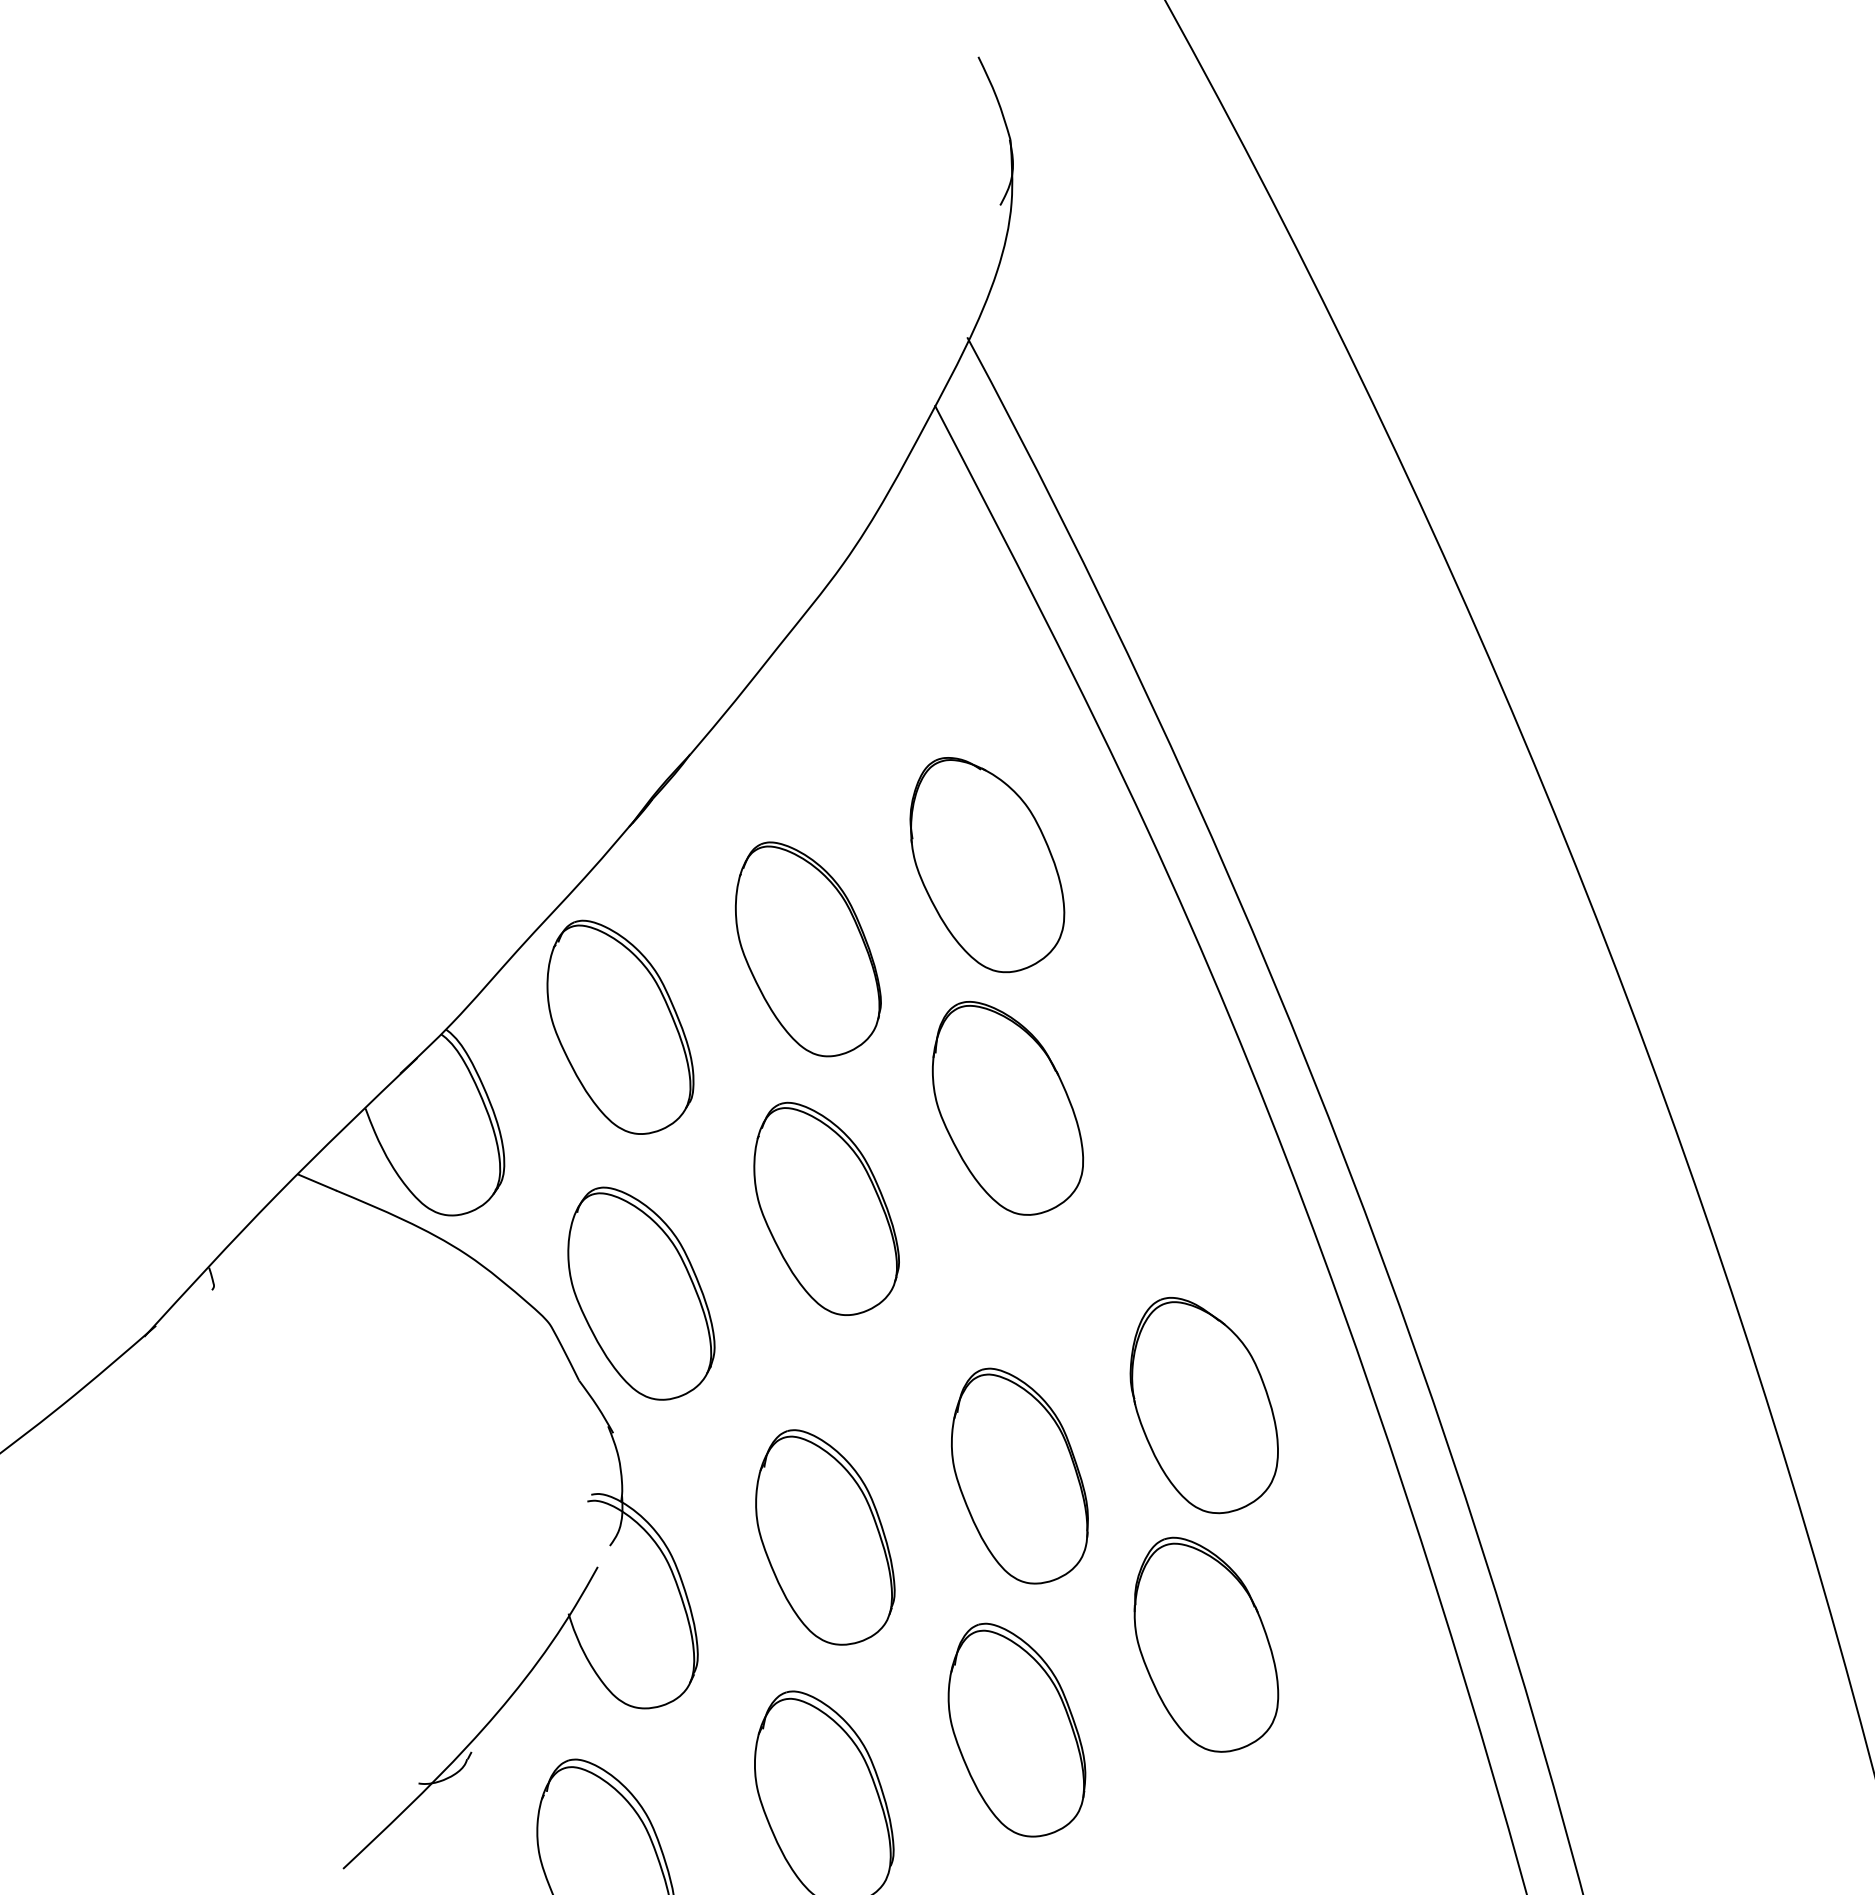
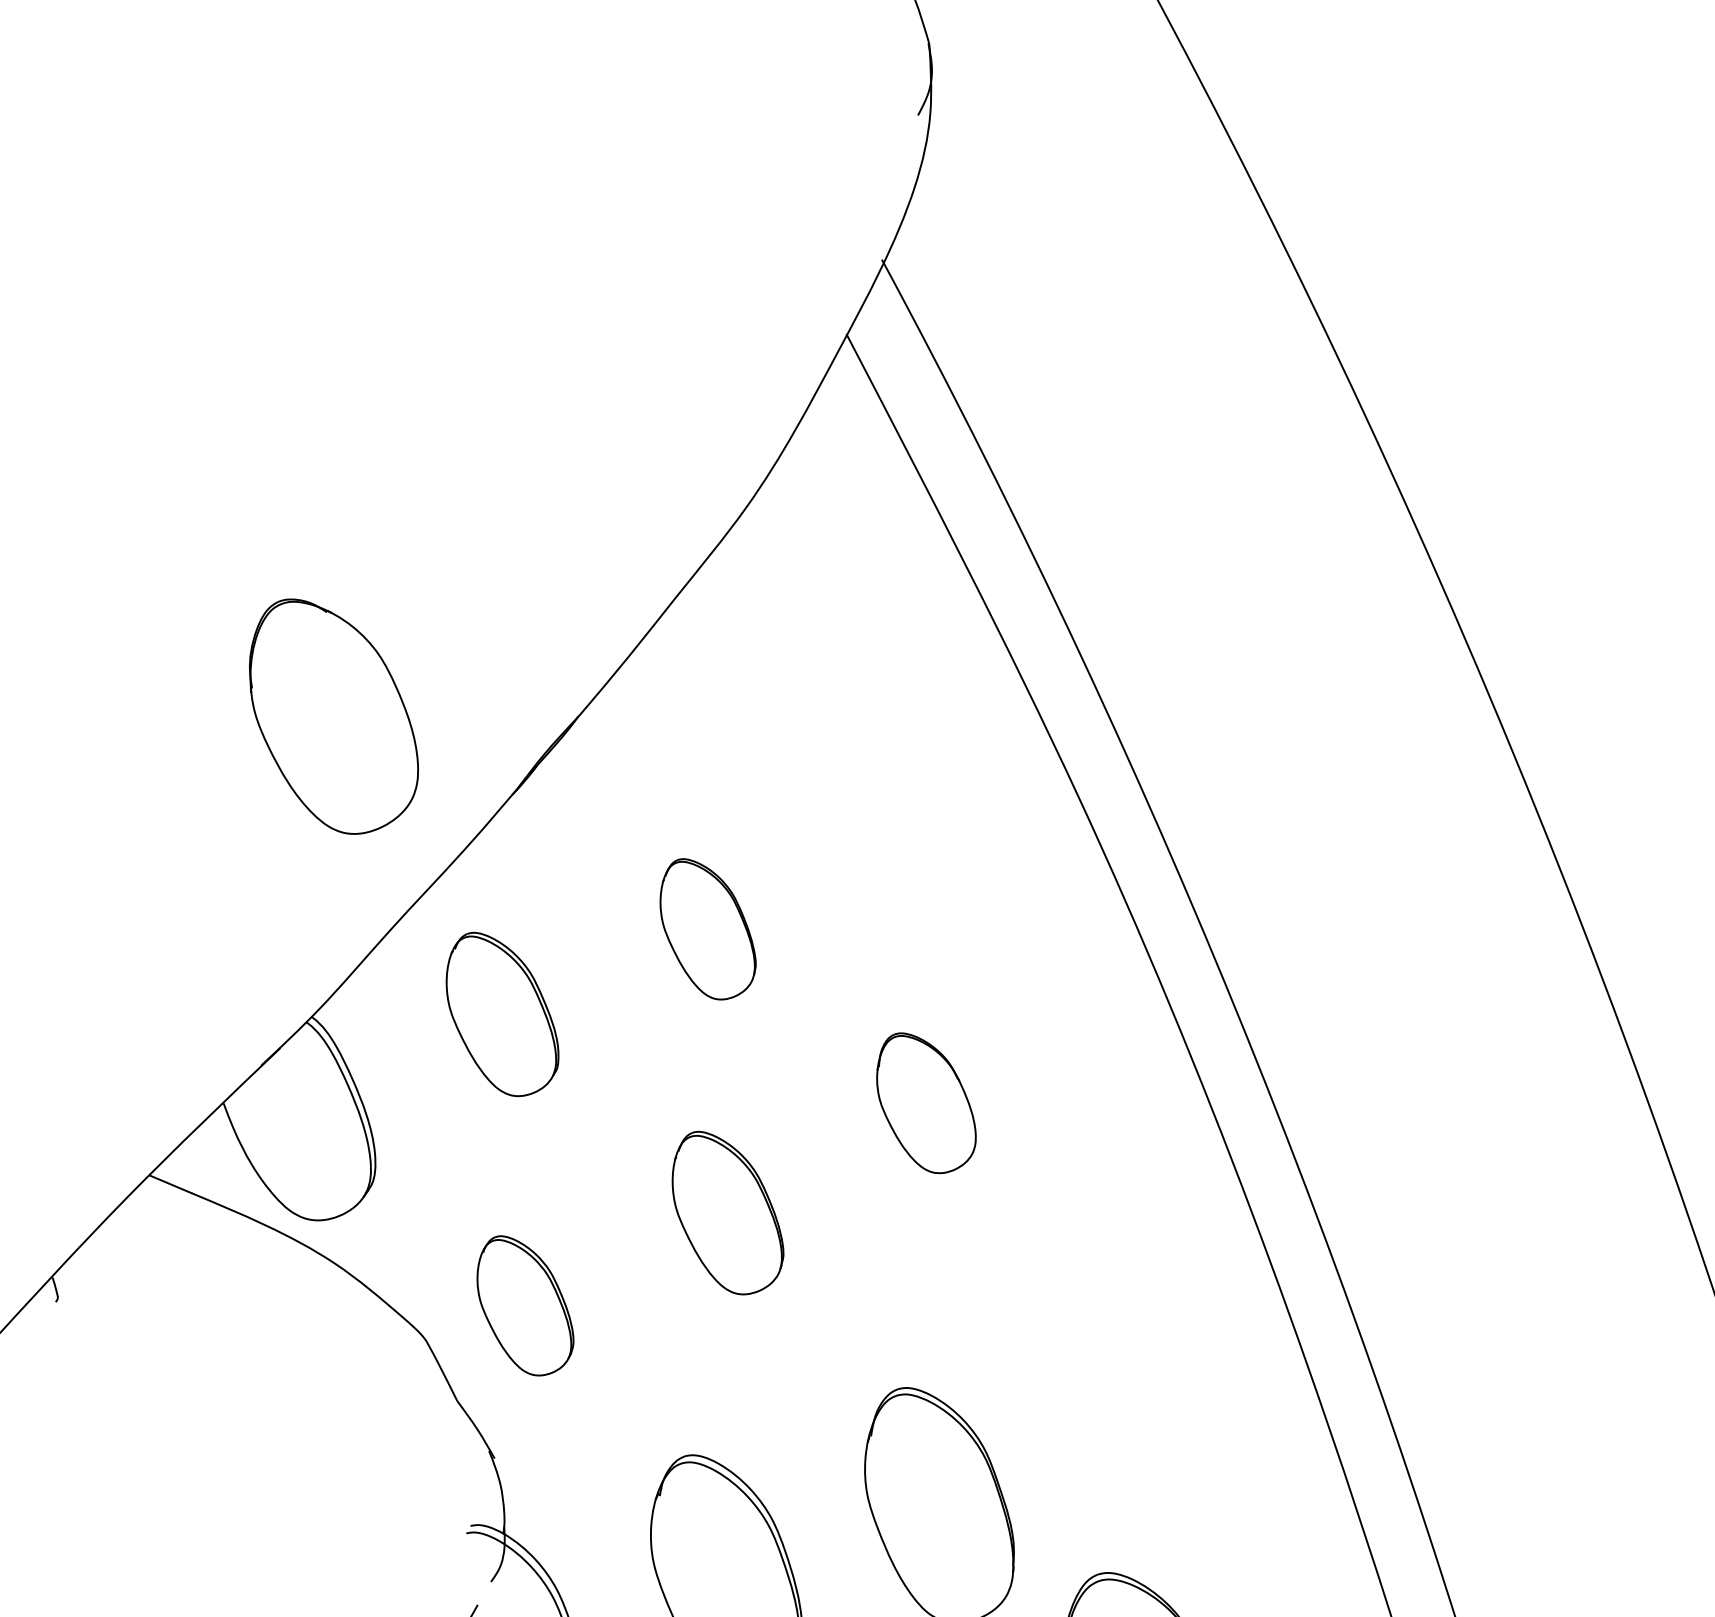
part: (987, 865) -> (334, 717), moved
part: (808, 949) -> (708, 929), size x0.6
part: (620, 1026) -> (502, 1013), size x0.7
part: (1007, 1108) -> (925, 1103), size x0.6
part: (826, 1208) -> (727, 1212), size x0.7
part: (641, 1293) -> (525, 1305), size x0.6
part: (1203, 1405) -> (1140, 1428), removed

